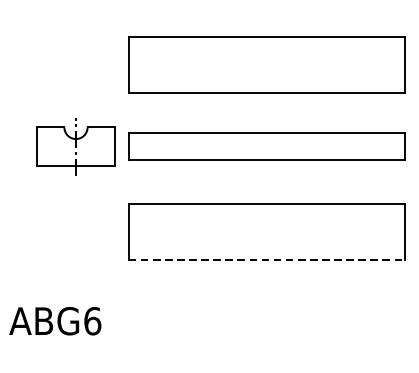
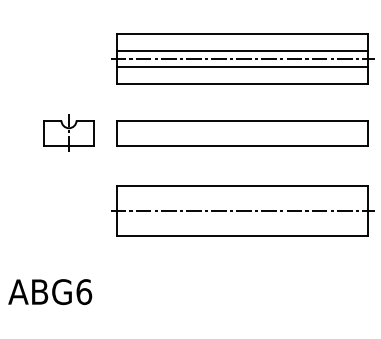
line: (266, 56) -> (242, 51), added
line: (266, 65) -> (242, 59), added
line: (266, 73) -> (242, 66), added
part: (75, 145) -> (68, 132), size x0.71
line: (266, 231) -> (242, 210), added
line: (266, 260) -> (242, 236), dashed -> solid

